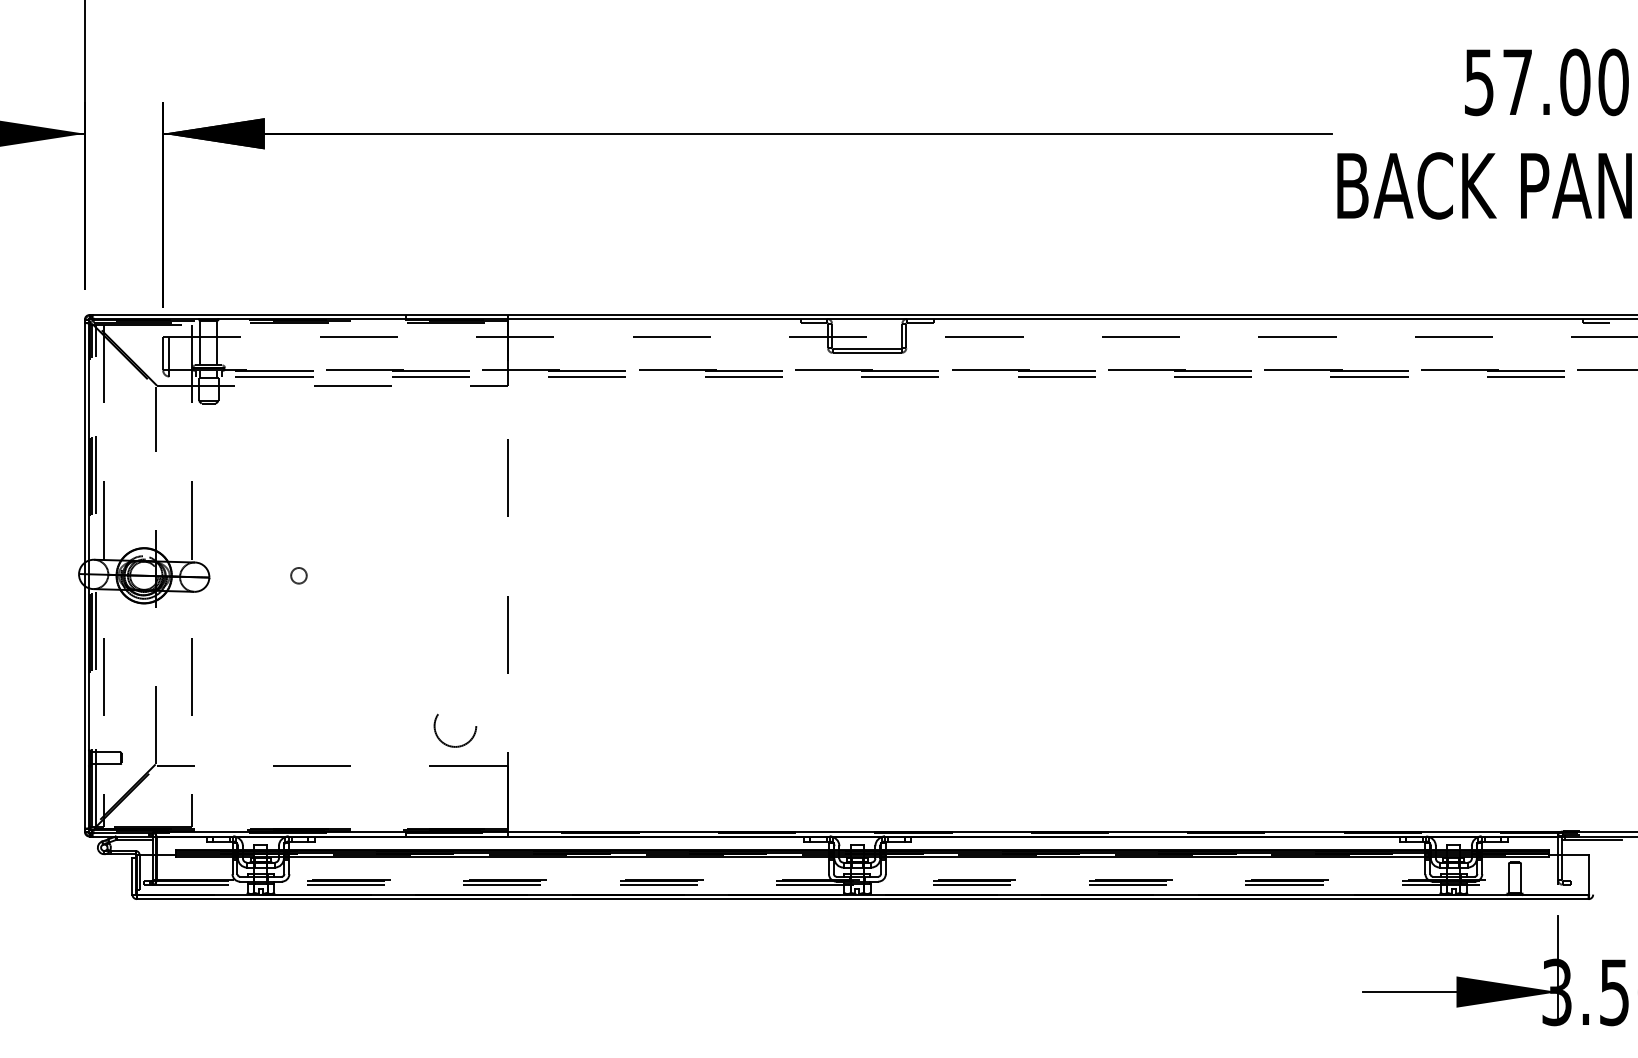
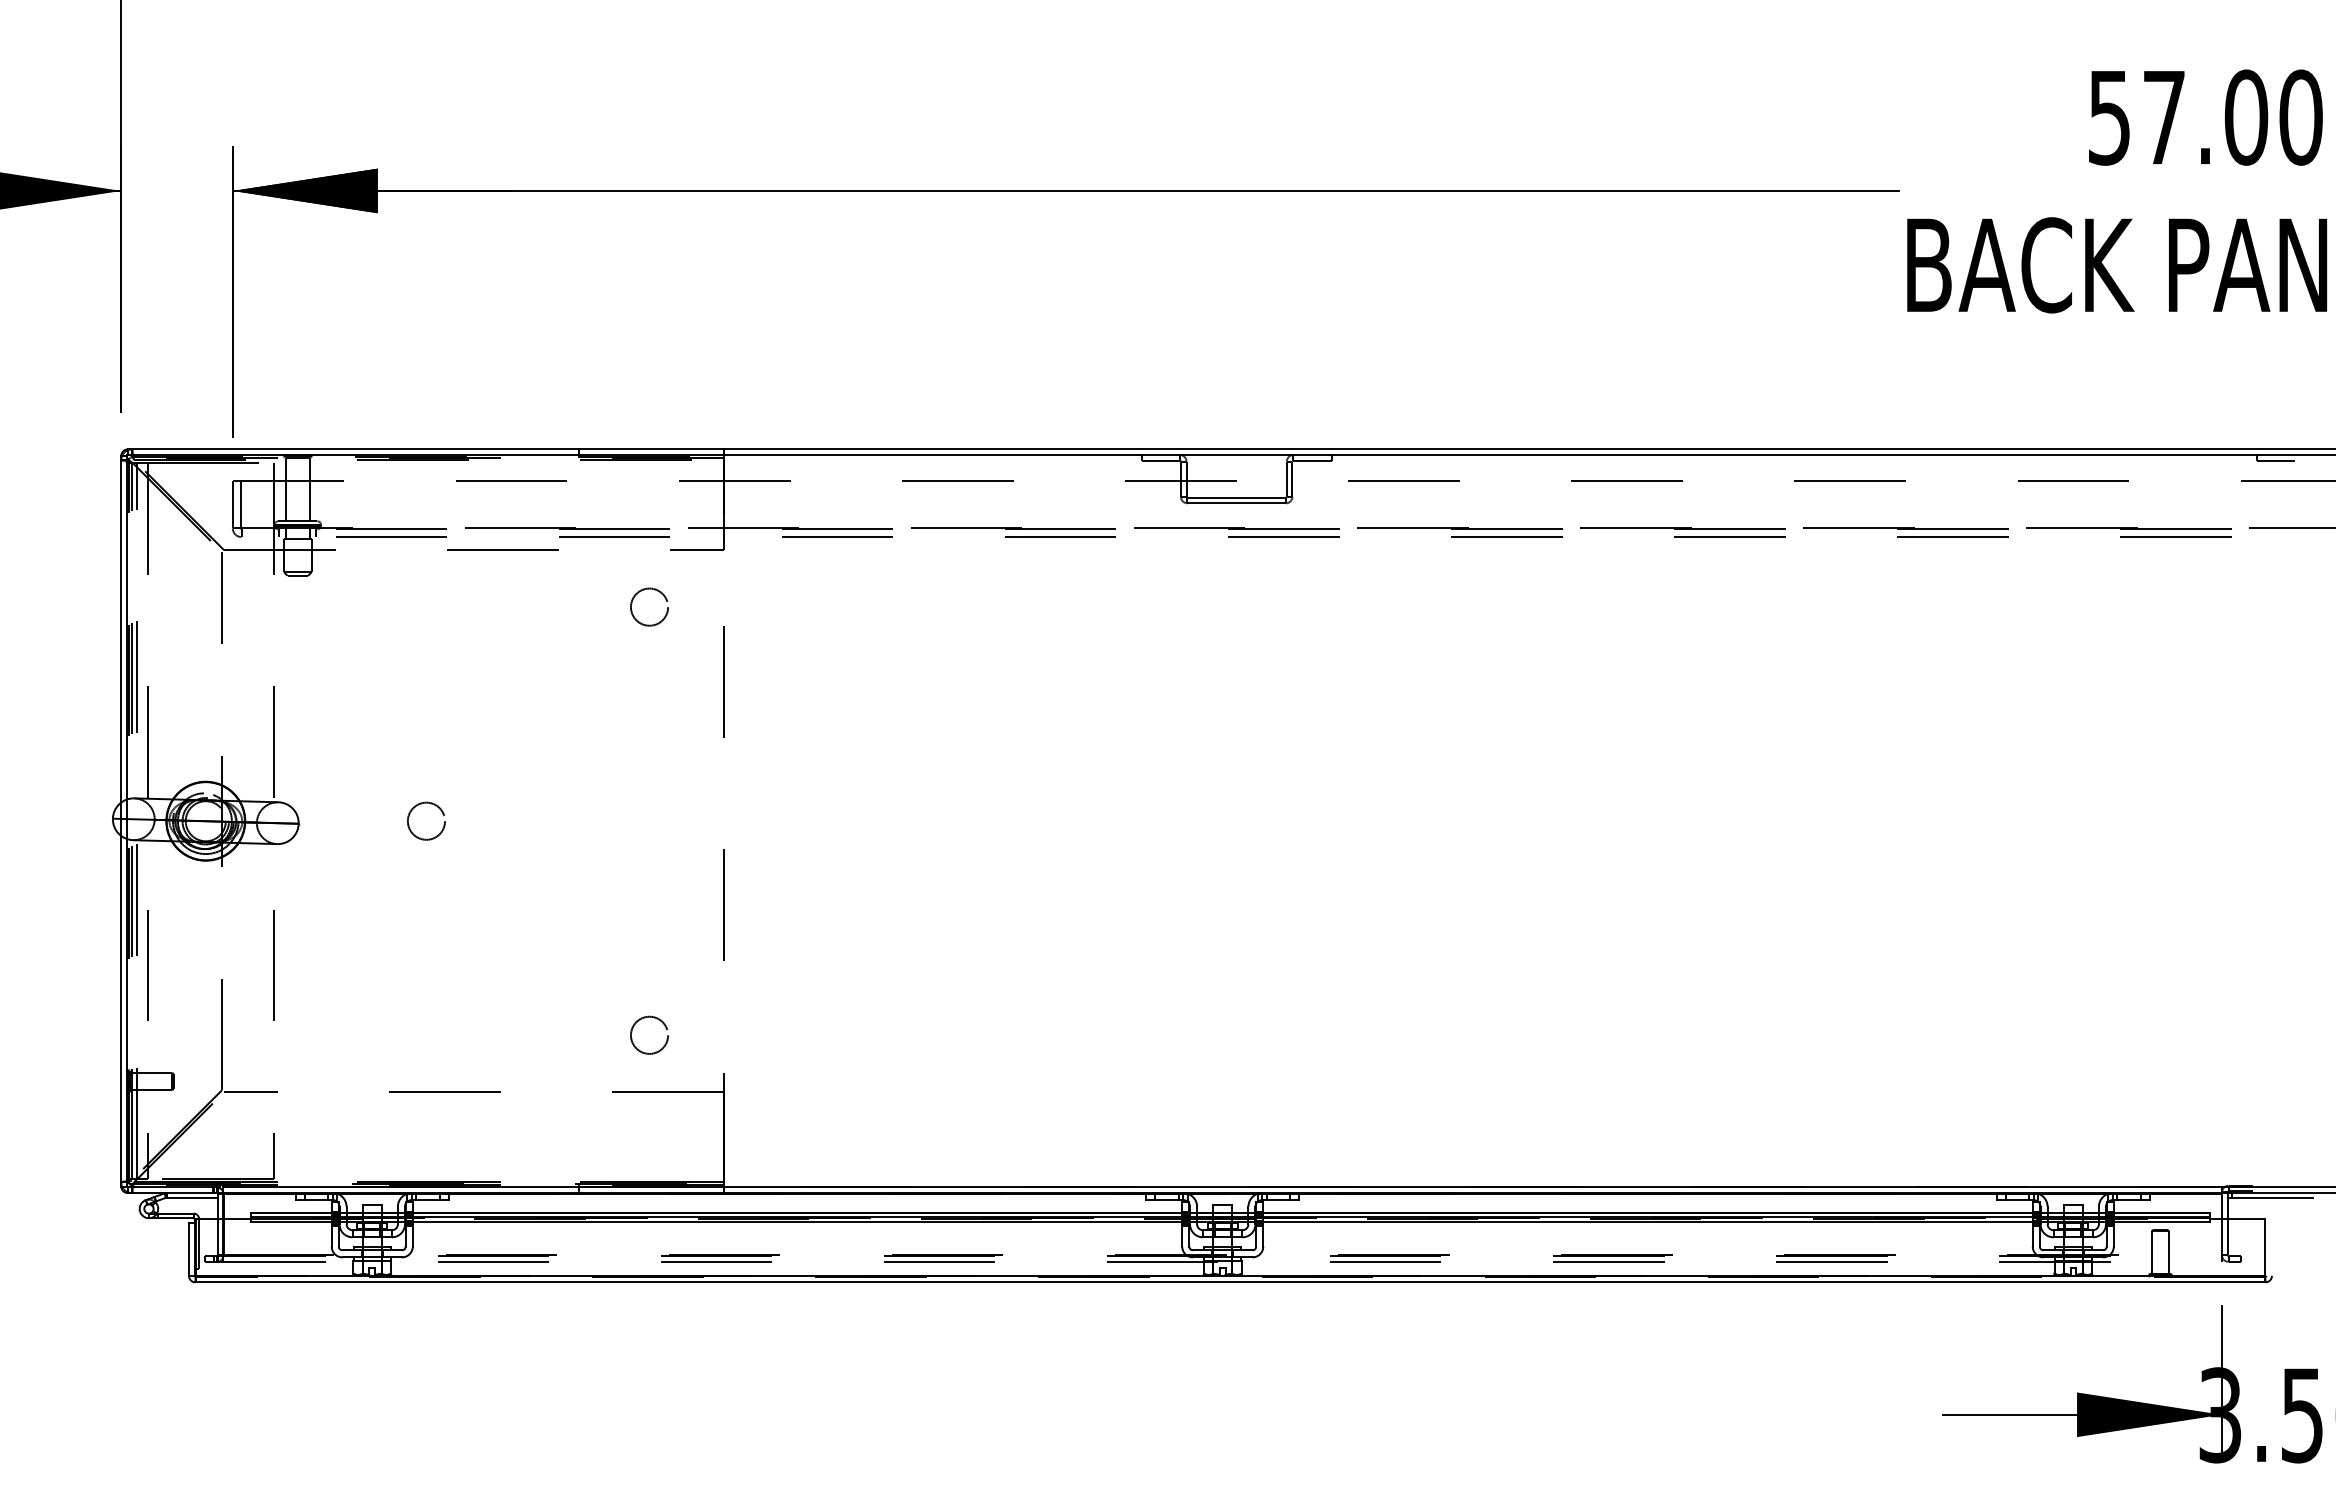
circle: (455, 425) -> (649, 606), added
circle: (298, 575) -> (426, 820), size x1.67
circle: (455, 725) -> (649, 1034), size x0.62

